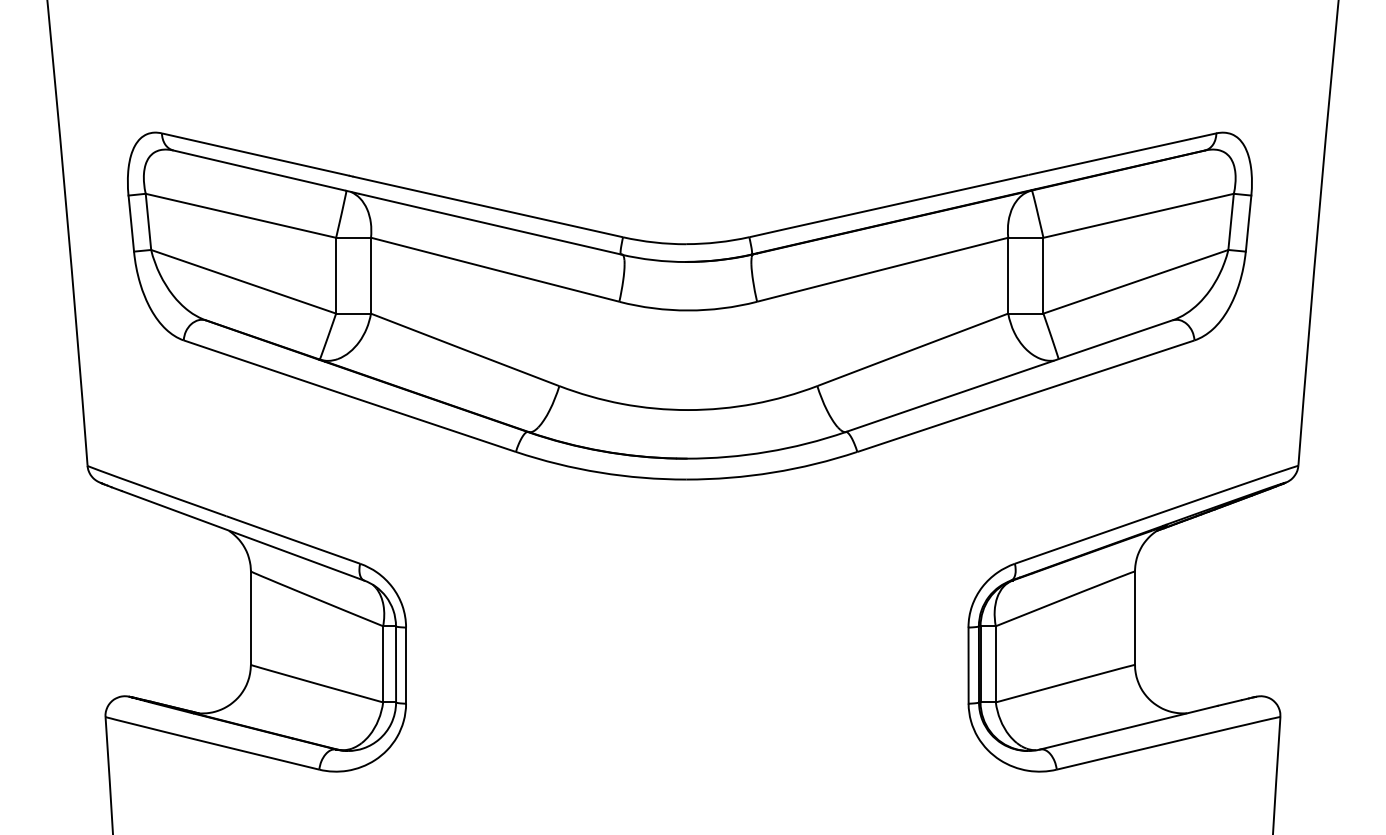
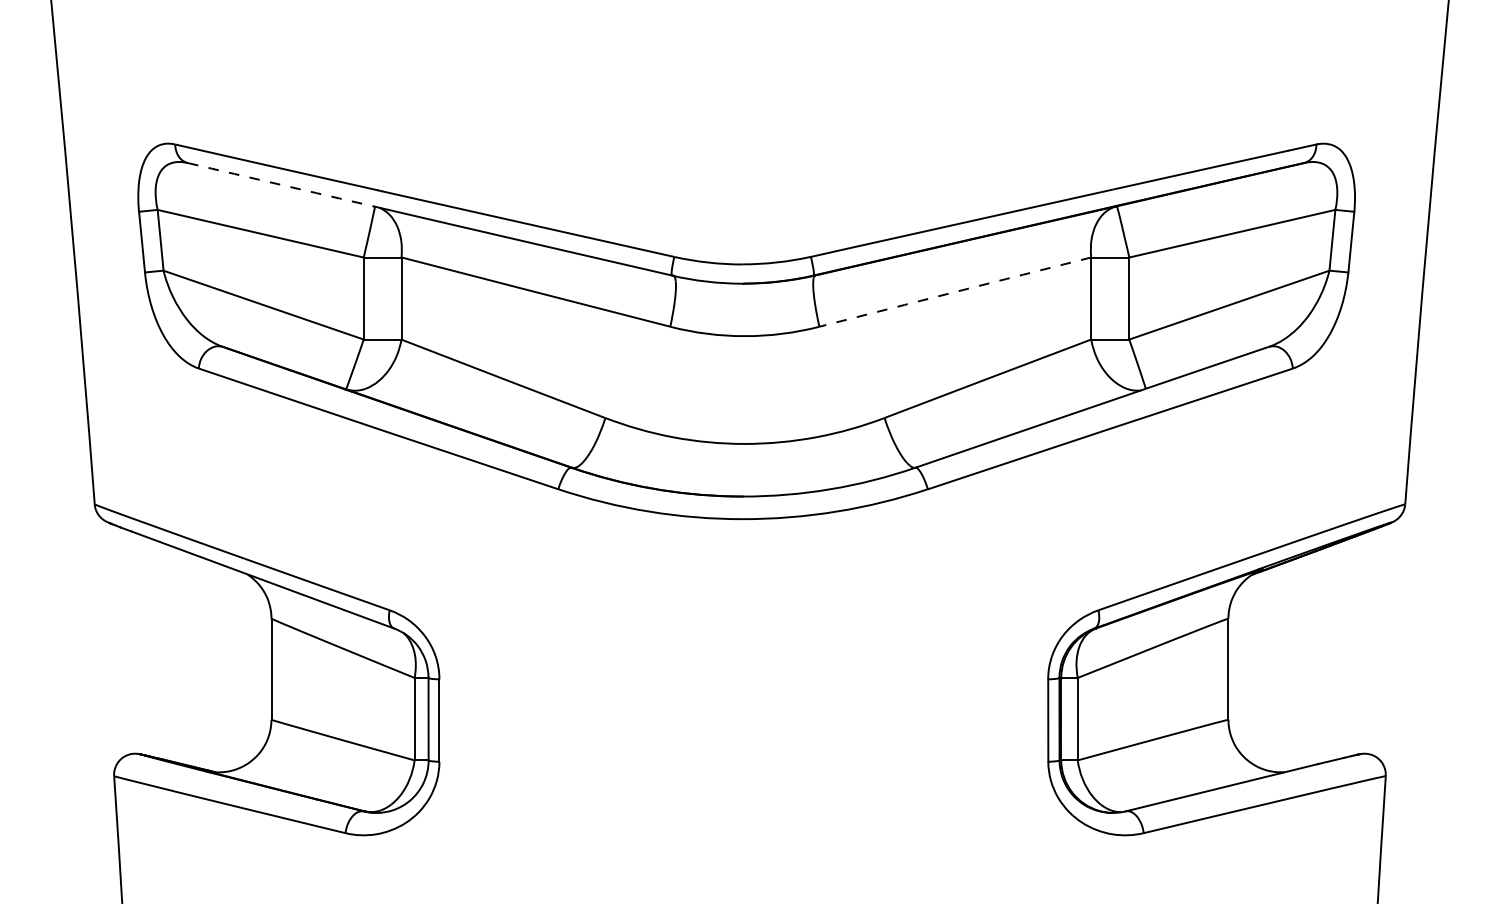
arc: (260, 170) -> (281, 184), solid -> dashed
arc: (882, 270) -> (955, 292), solid -> dashed

